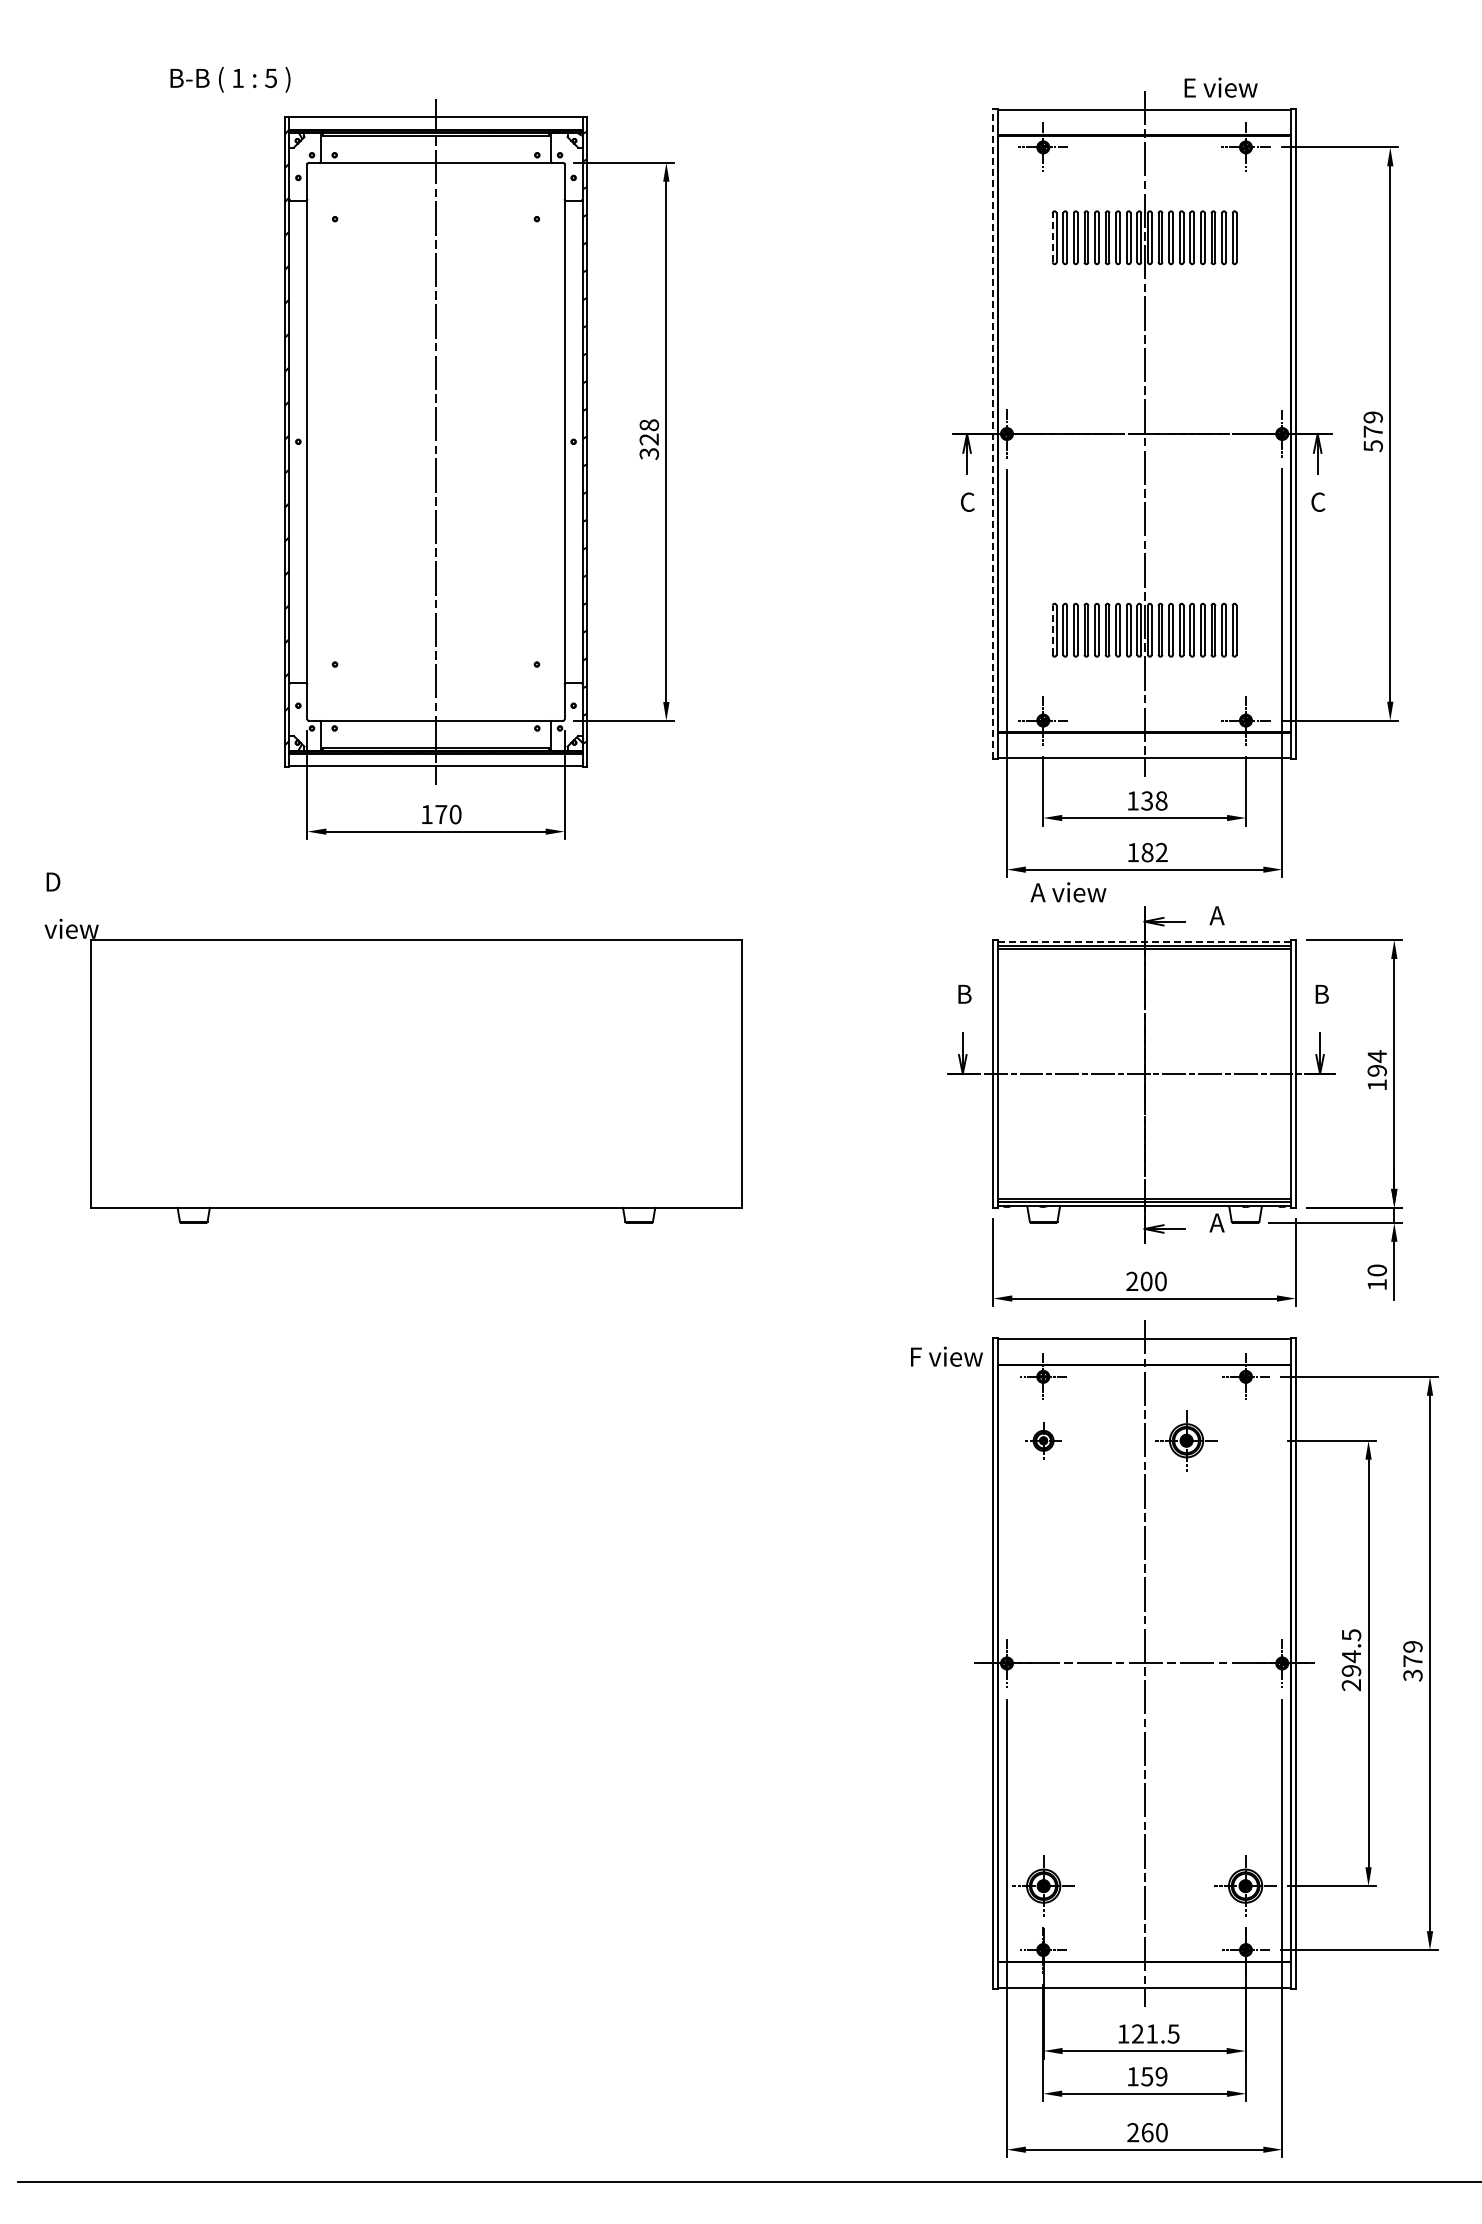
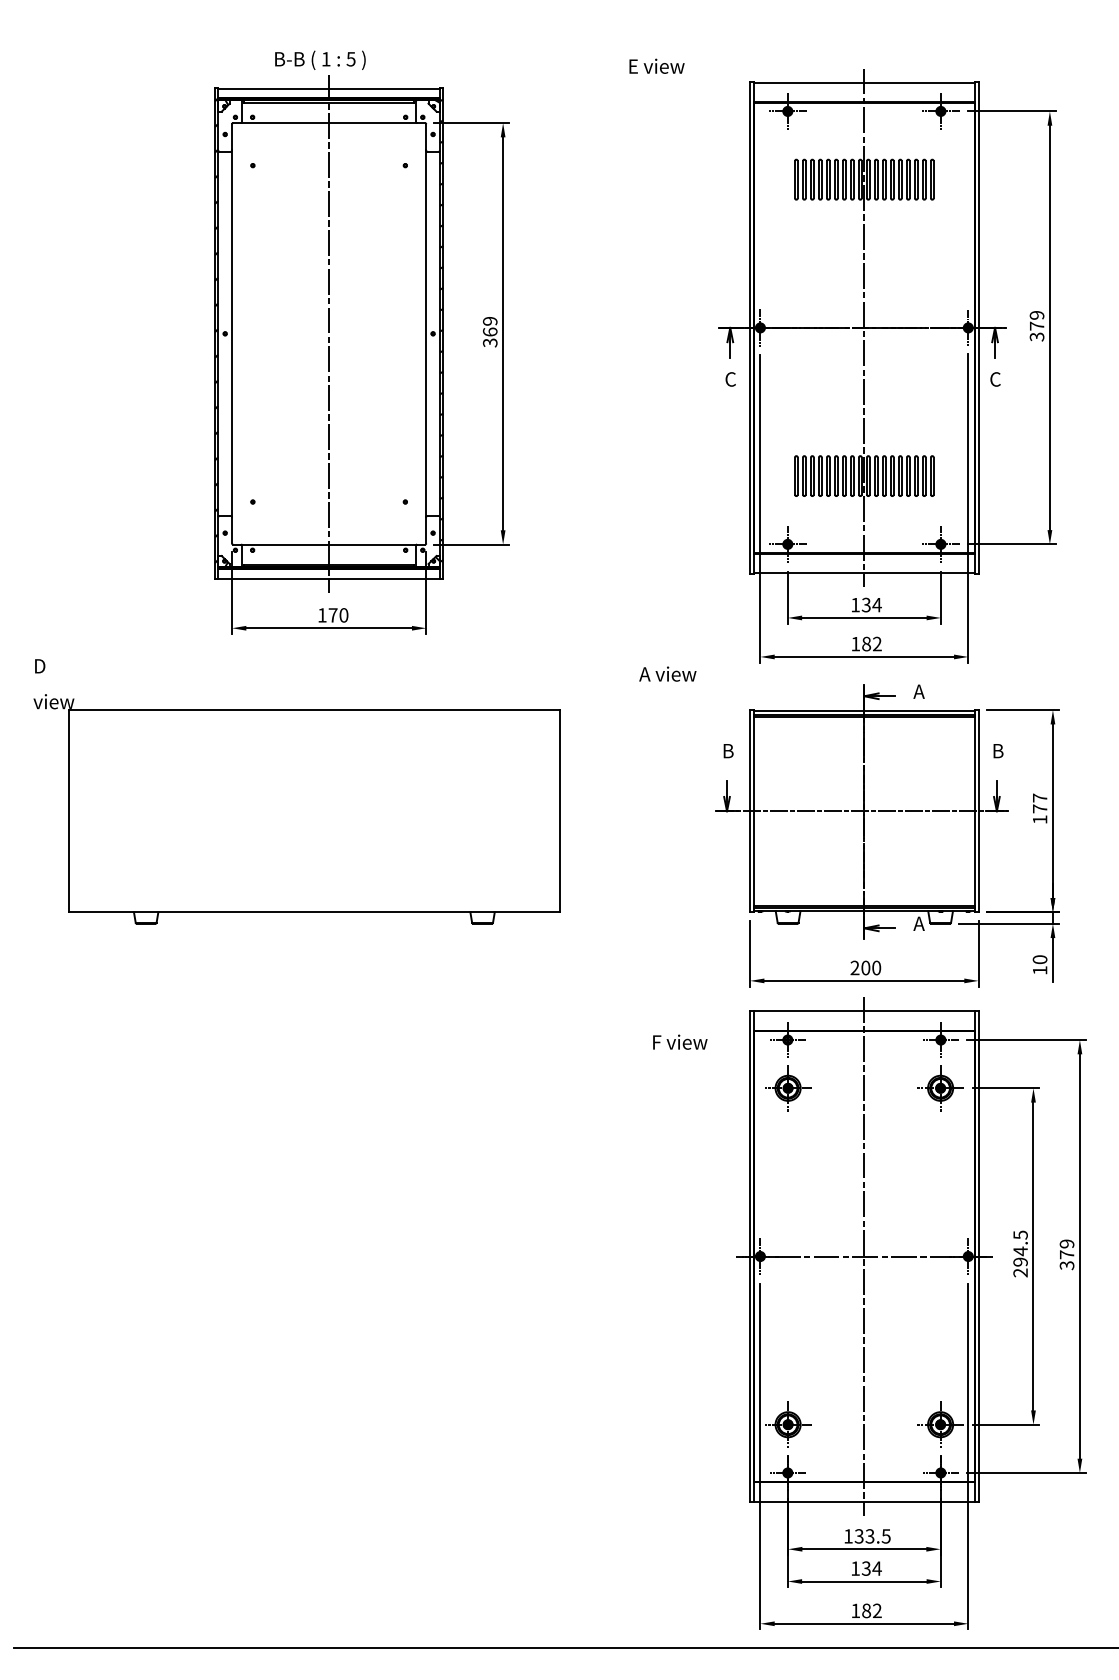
text: (230, 79) -> (320, 60), moved
text: (1220, 87) -> (656, 66), moved
line: (1052, 237) -> (794, 179), dashed -> solid
text: (649, 432) -> (490, 326), 328 -> 369
line: (993, 433) -> (750, 327), dashed -> solid
text: (1372, 445) -> (1036, 336), 579 -> 379
line: (1052, 630) -> (794, 476), dashed -> solid
text: (1161, 800) -> (877, 604), 138 -> 134
text: (1068, 892) -> (667, 674), moved
line: (1144, 941) -> (864, 711), dashed -> solid
text: (1376, 1063) -> (1039, 803), 194 -> 177
text: (946, 1356) -> (679, 1042), moved
part: (1043, 1440) -> (787, 1088), size x1.67
part: (1186, 1440) -> (940, 1088), moved
text: (1144, 2033) -> (864, 1536), 121.5 -> 133.5
text: (1154, 2076) -> (871, 1568), 159 -> 134
text: (1147, 2132) -> (866, 1610), 260 -> 182

